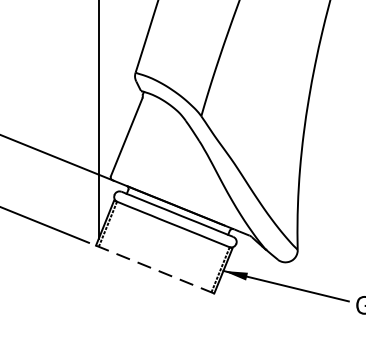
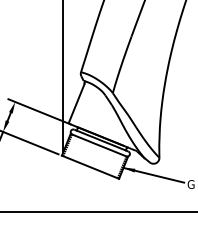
line: (155, 270) -> (90, 167), dashed -> solid

